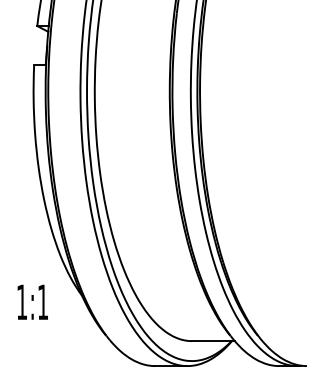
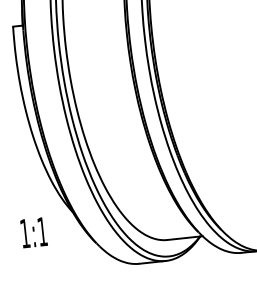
text: (32, 301) -> (33, 232), moved

